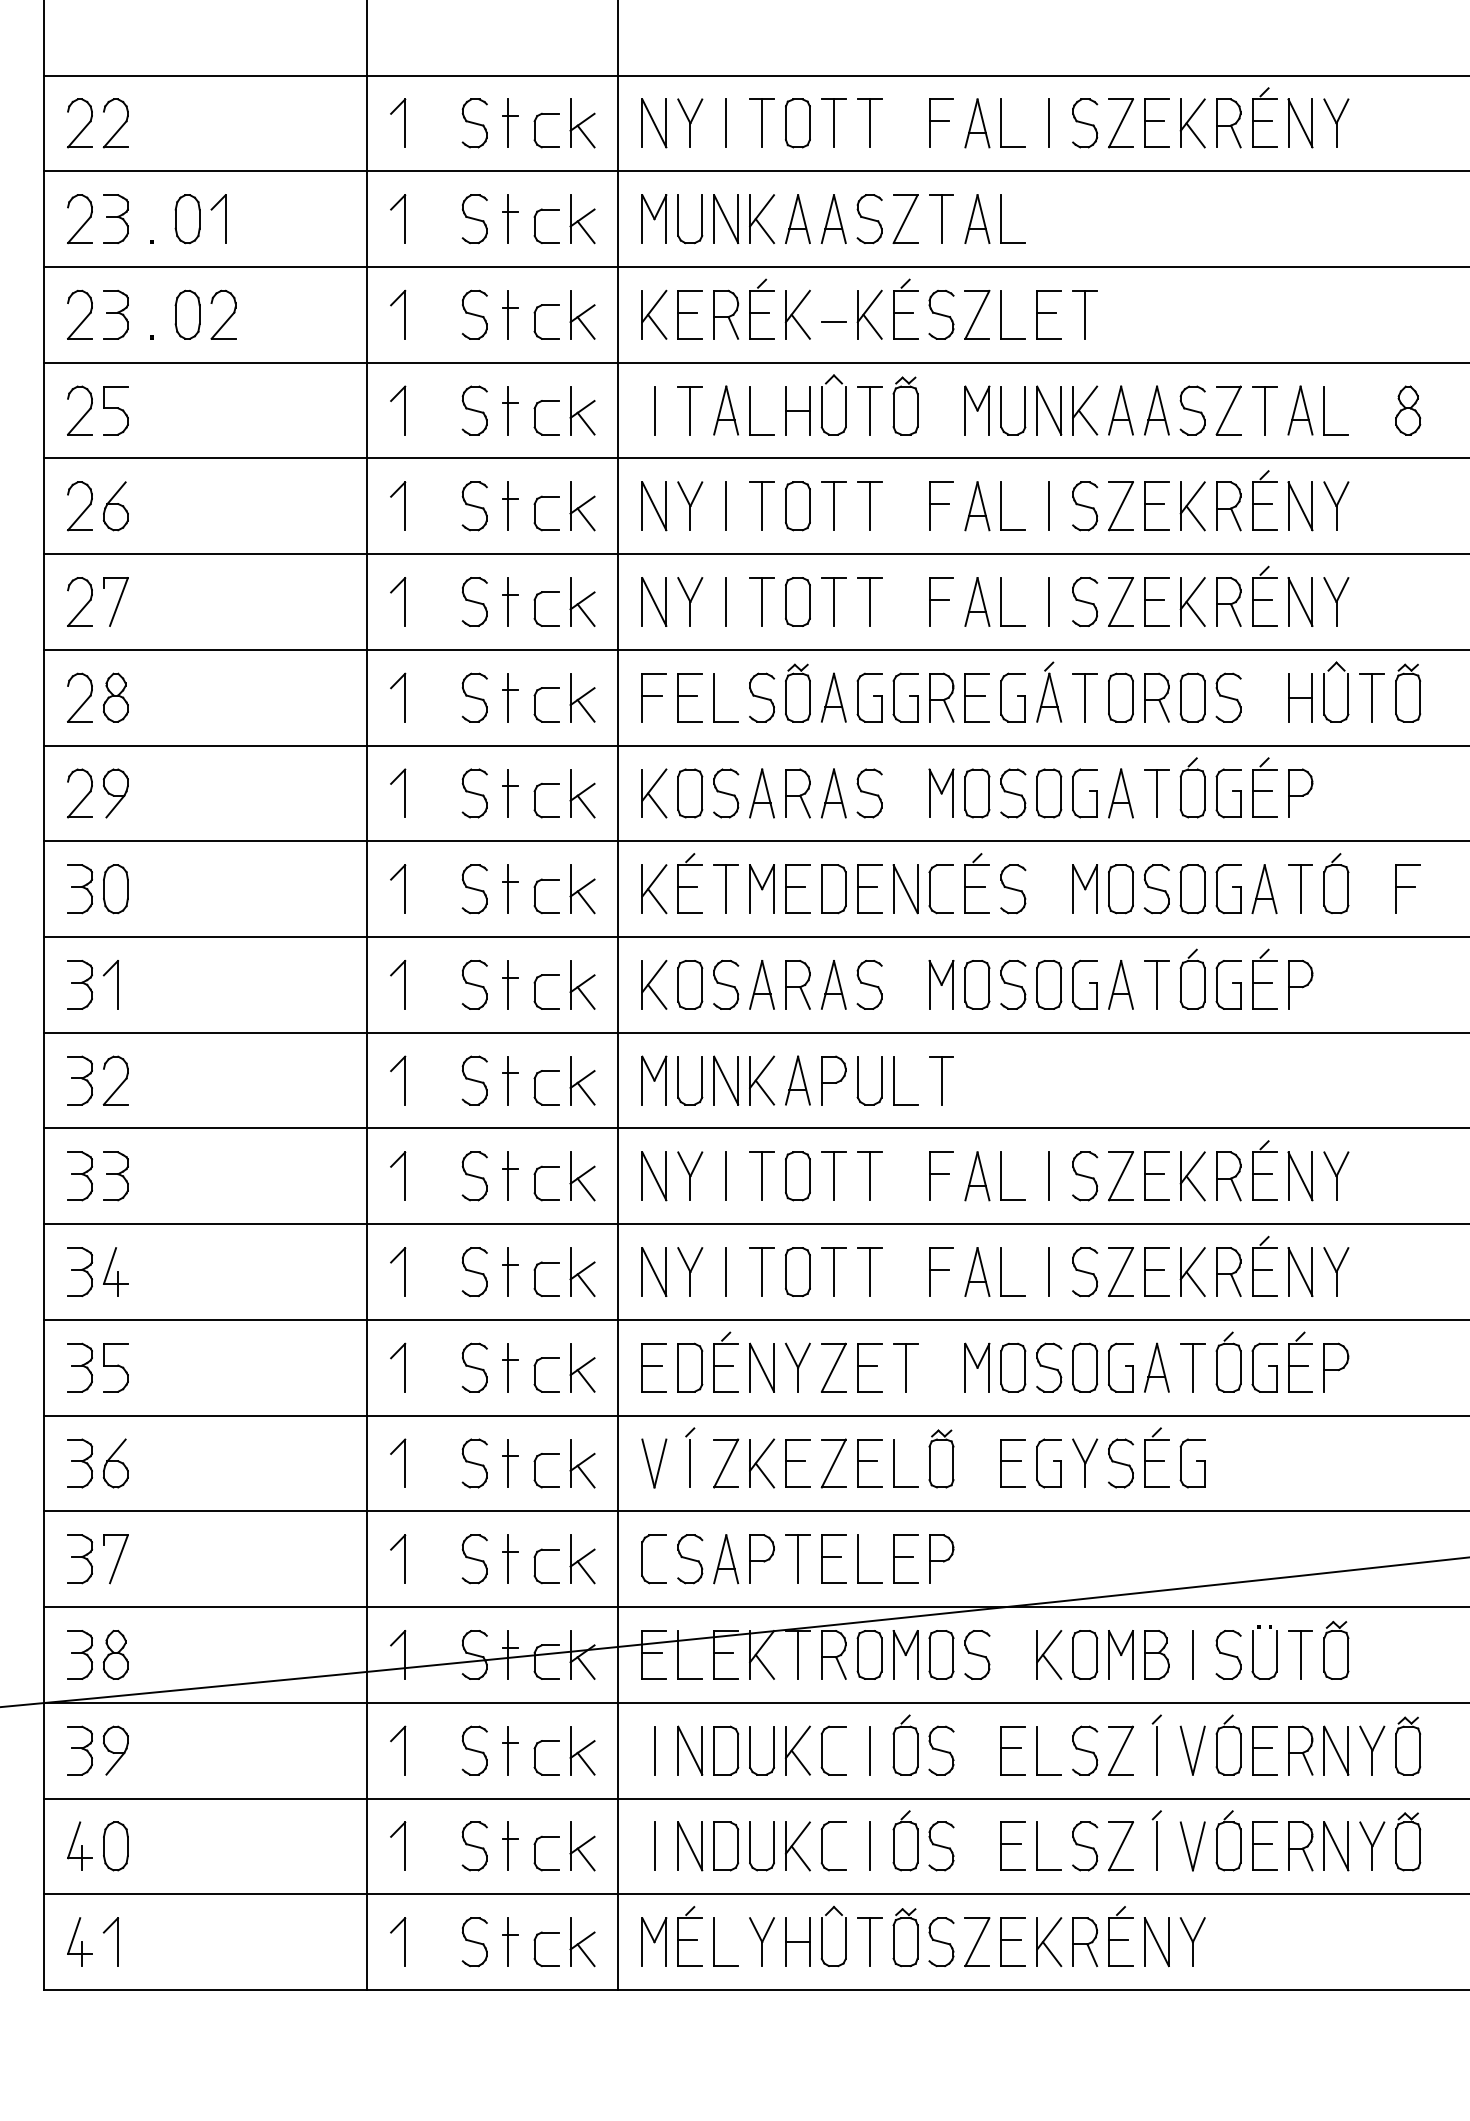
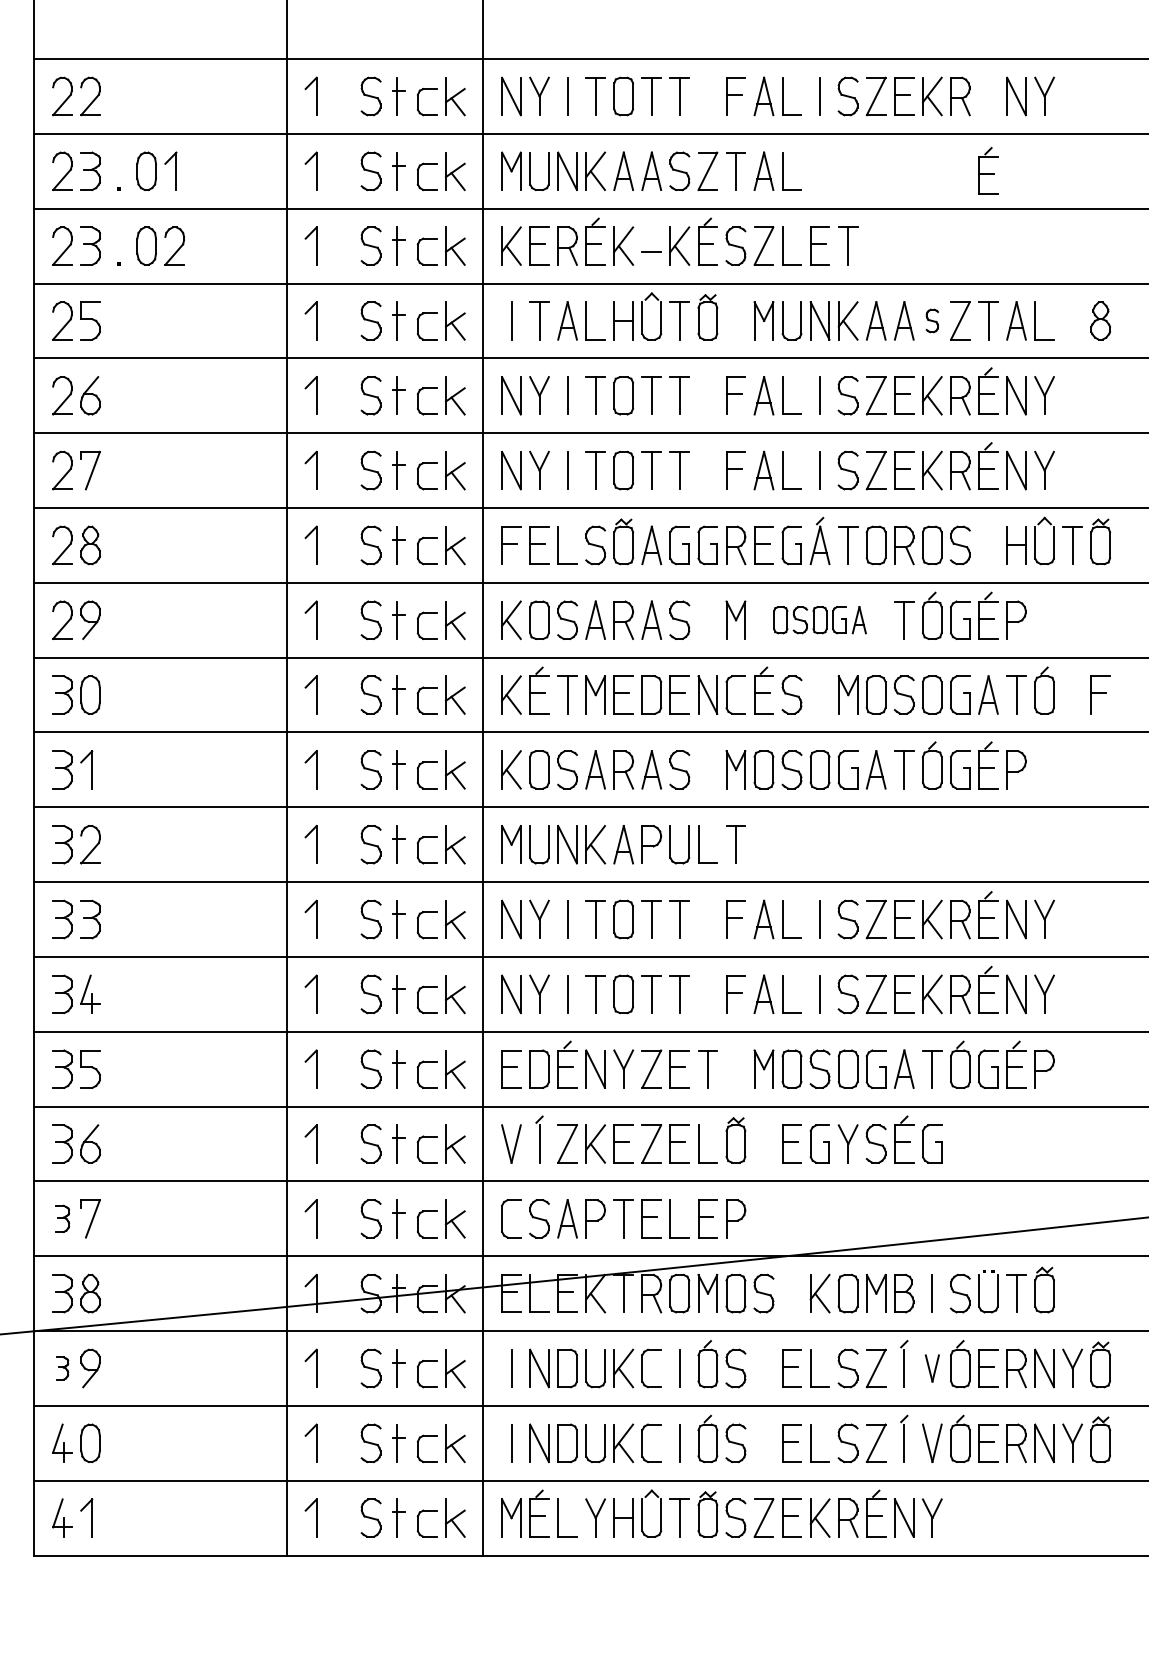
part: (1264, 117) -> (988, 170), moved
part: (1192, 409) -> (932, 320), size x0.6
part: (1048, 792) -> (819, 619), size x0.7
part: (79, 1558) -> (62, 1218), size x0.7
part: (79, 1750) -> (62, 1368), size x0.6
part: (1192, 1750) -> (932, 1368), size x0.7

